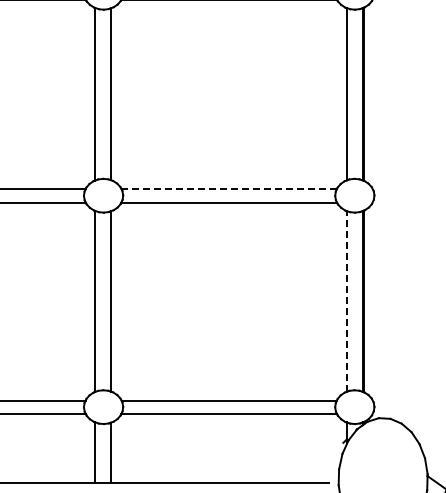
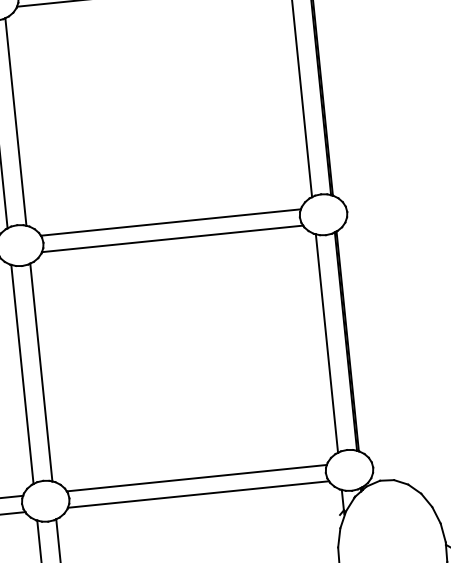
line: (229, 189) -> (171, 222), dashed -> solid
line: (346, 300) -> (326, 342), dashed -> solid

